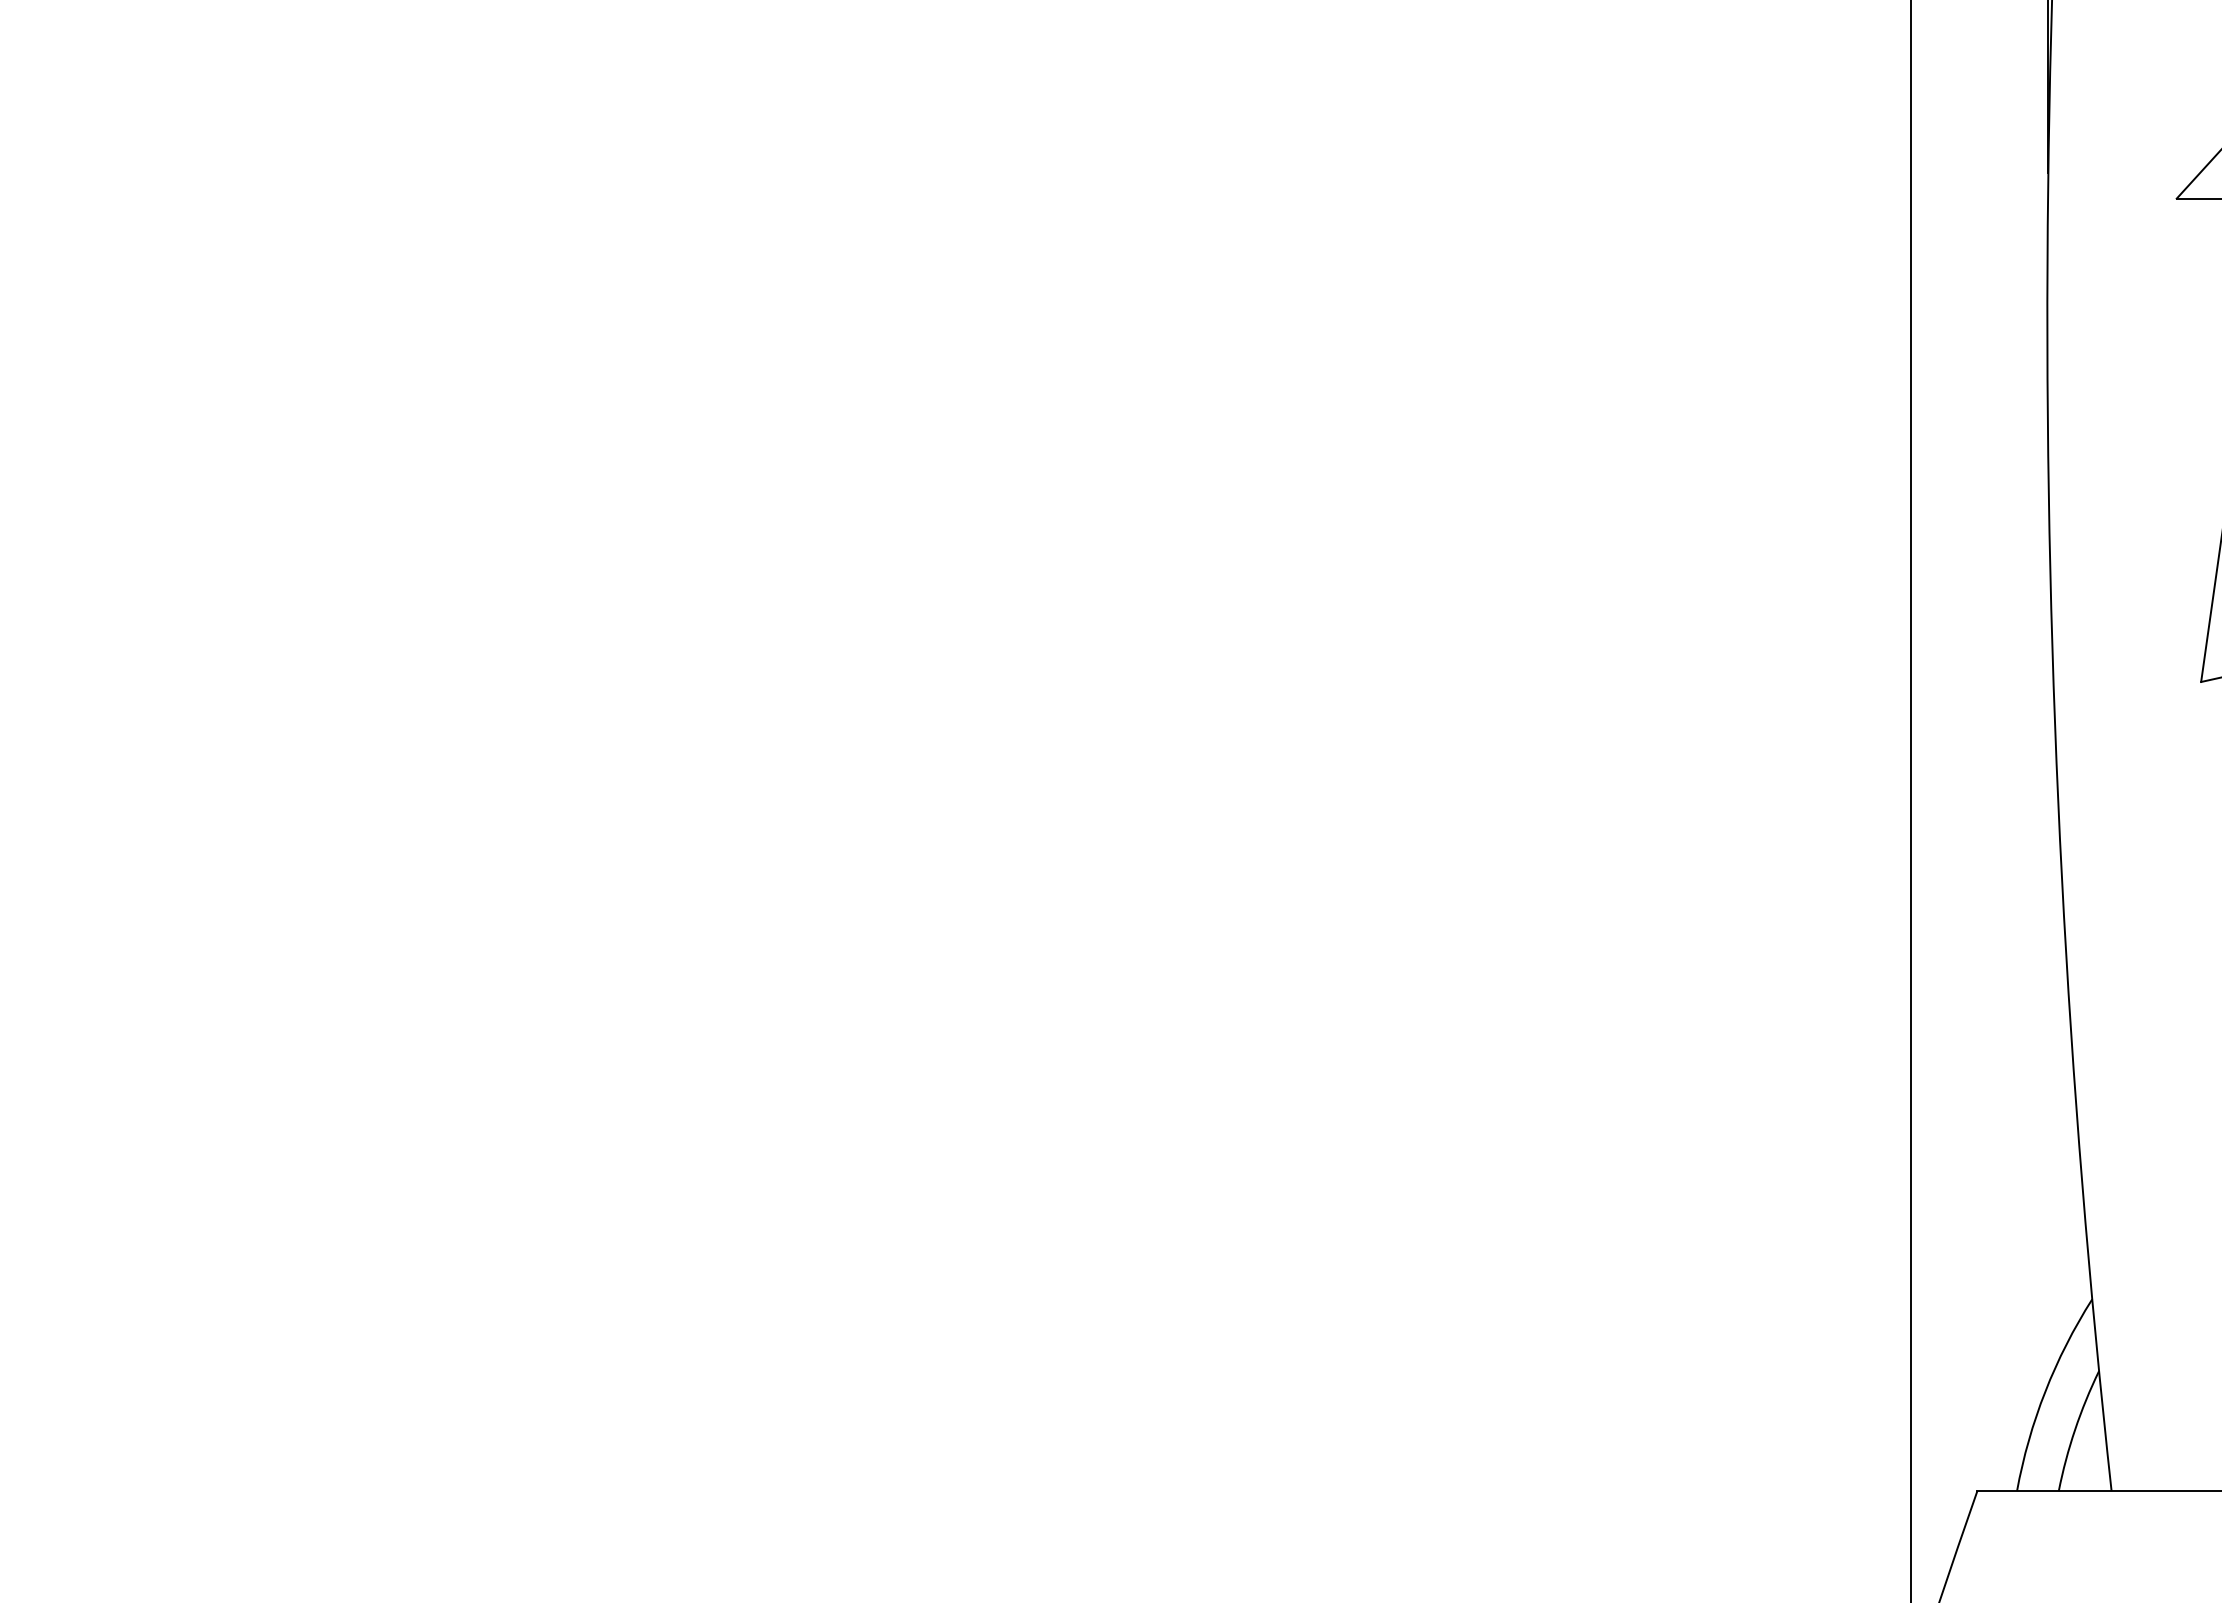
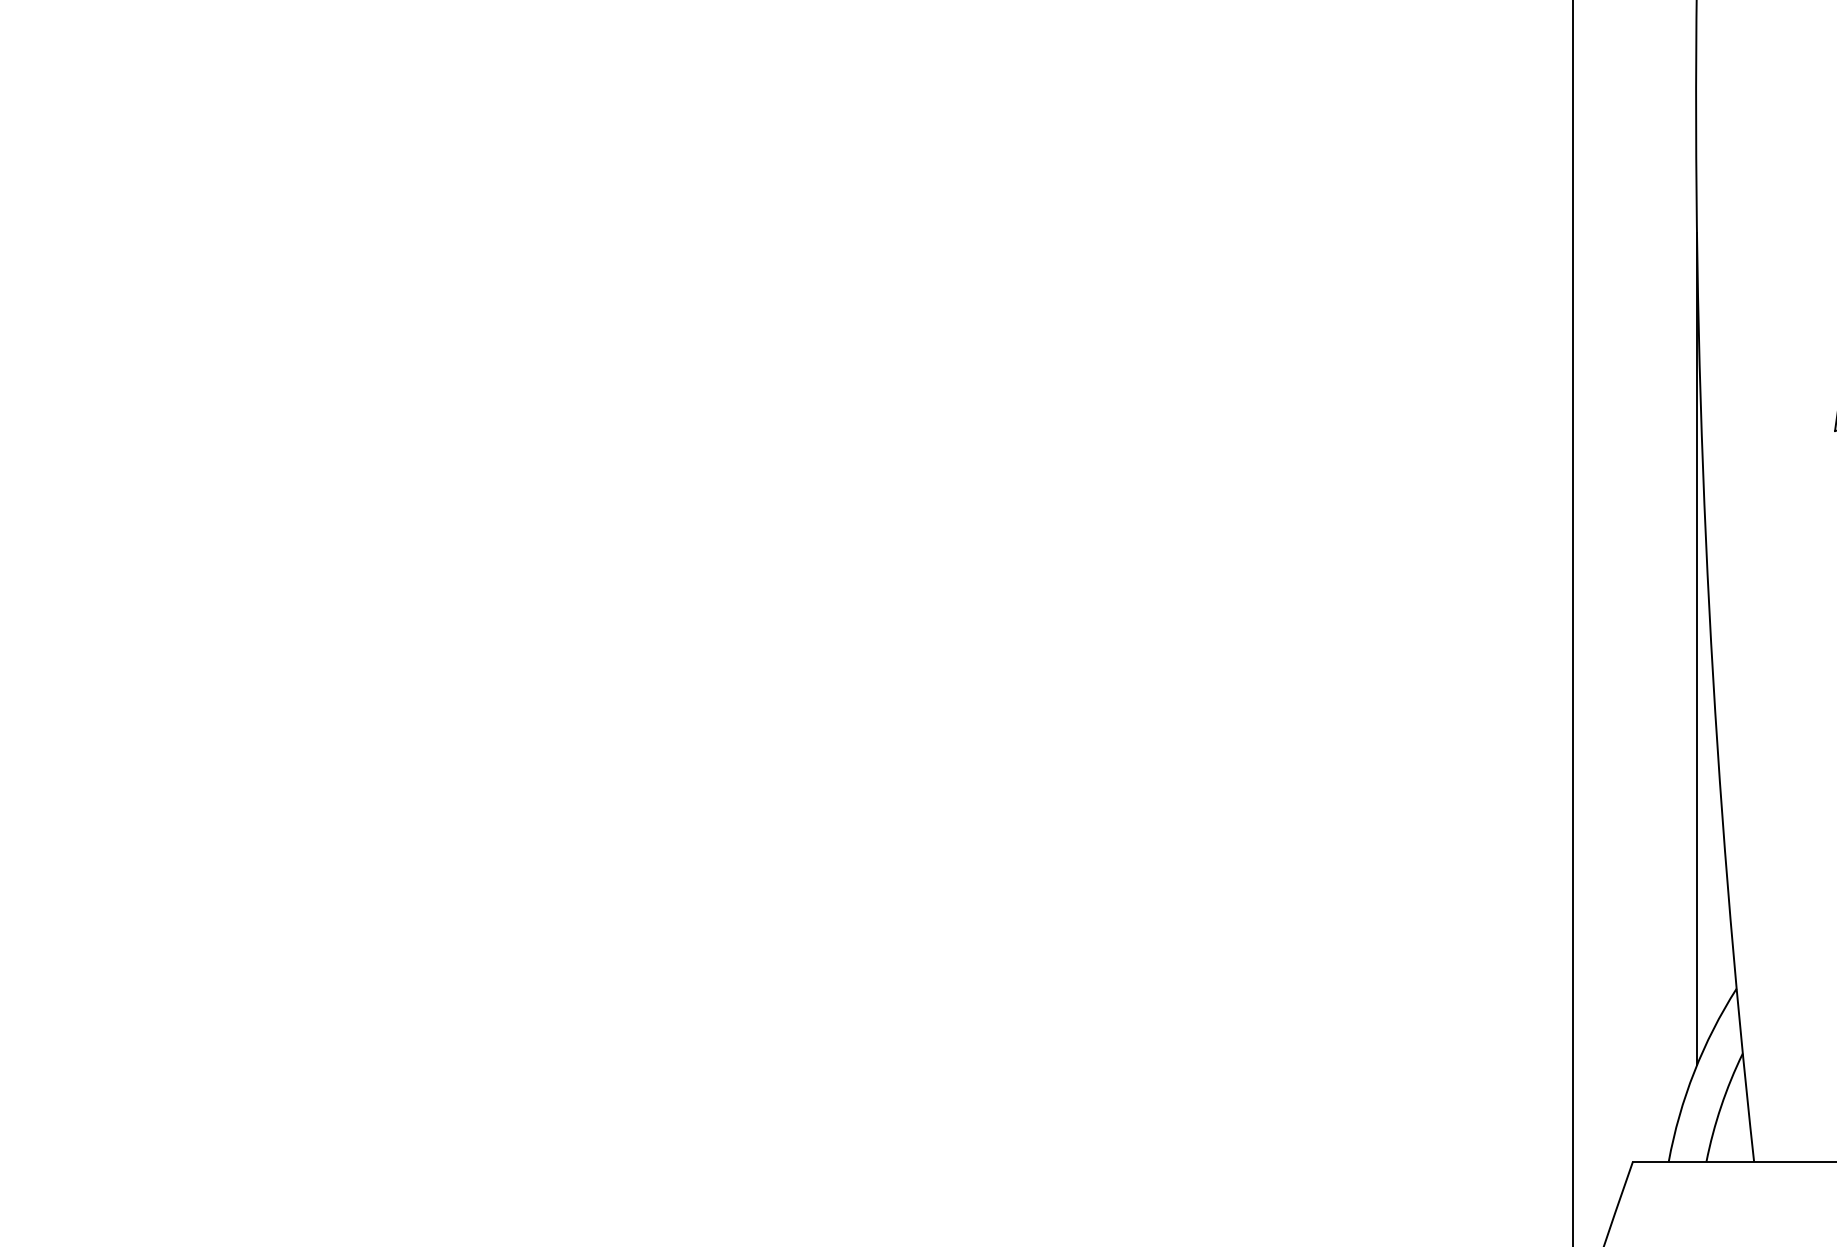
line: (2048, 923) -> (1697, 649), added

